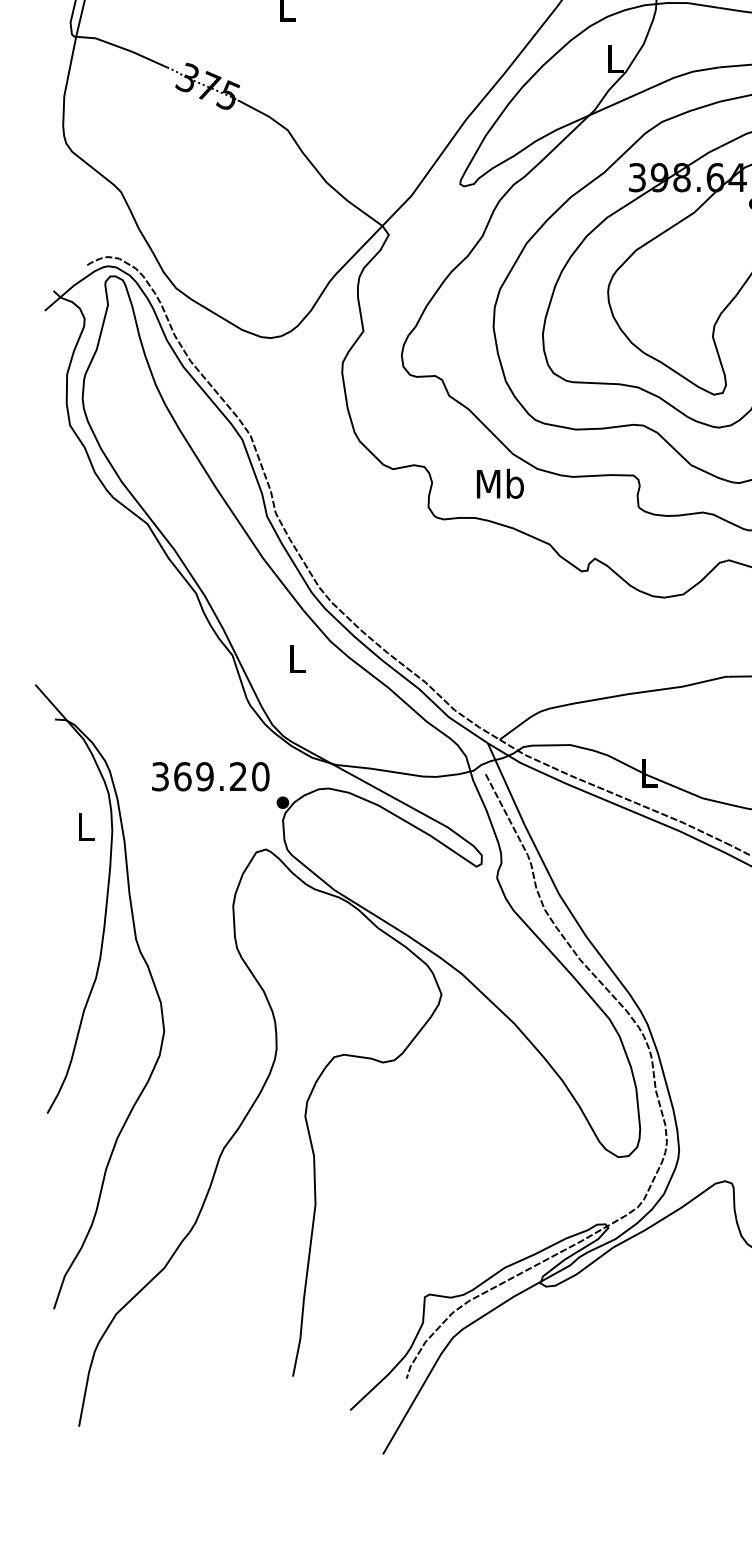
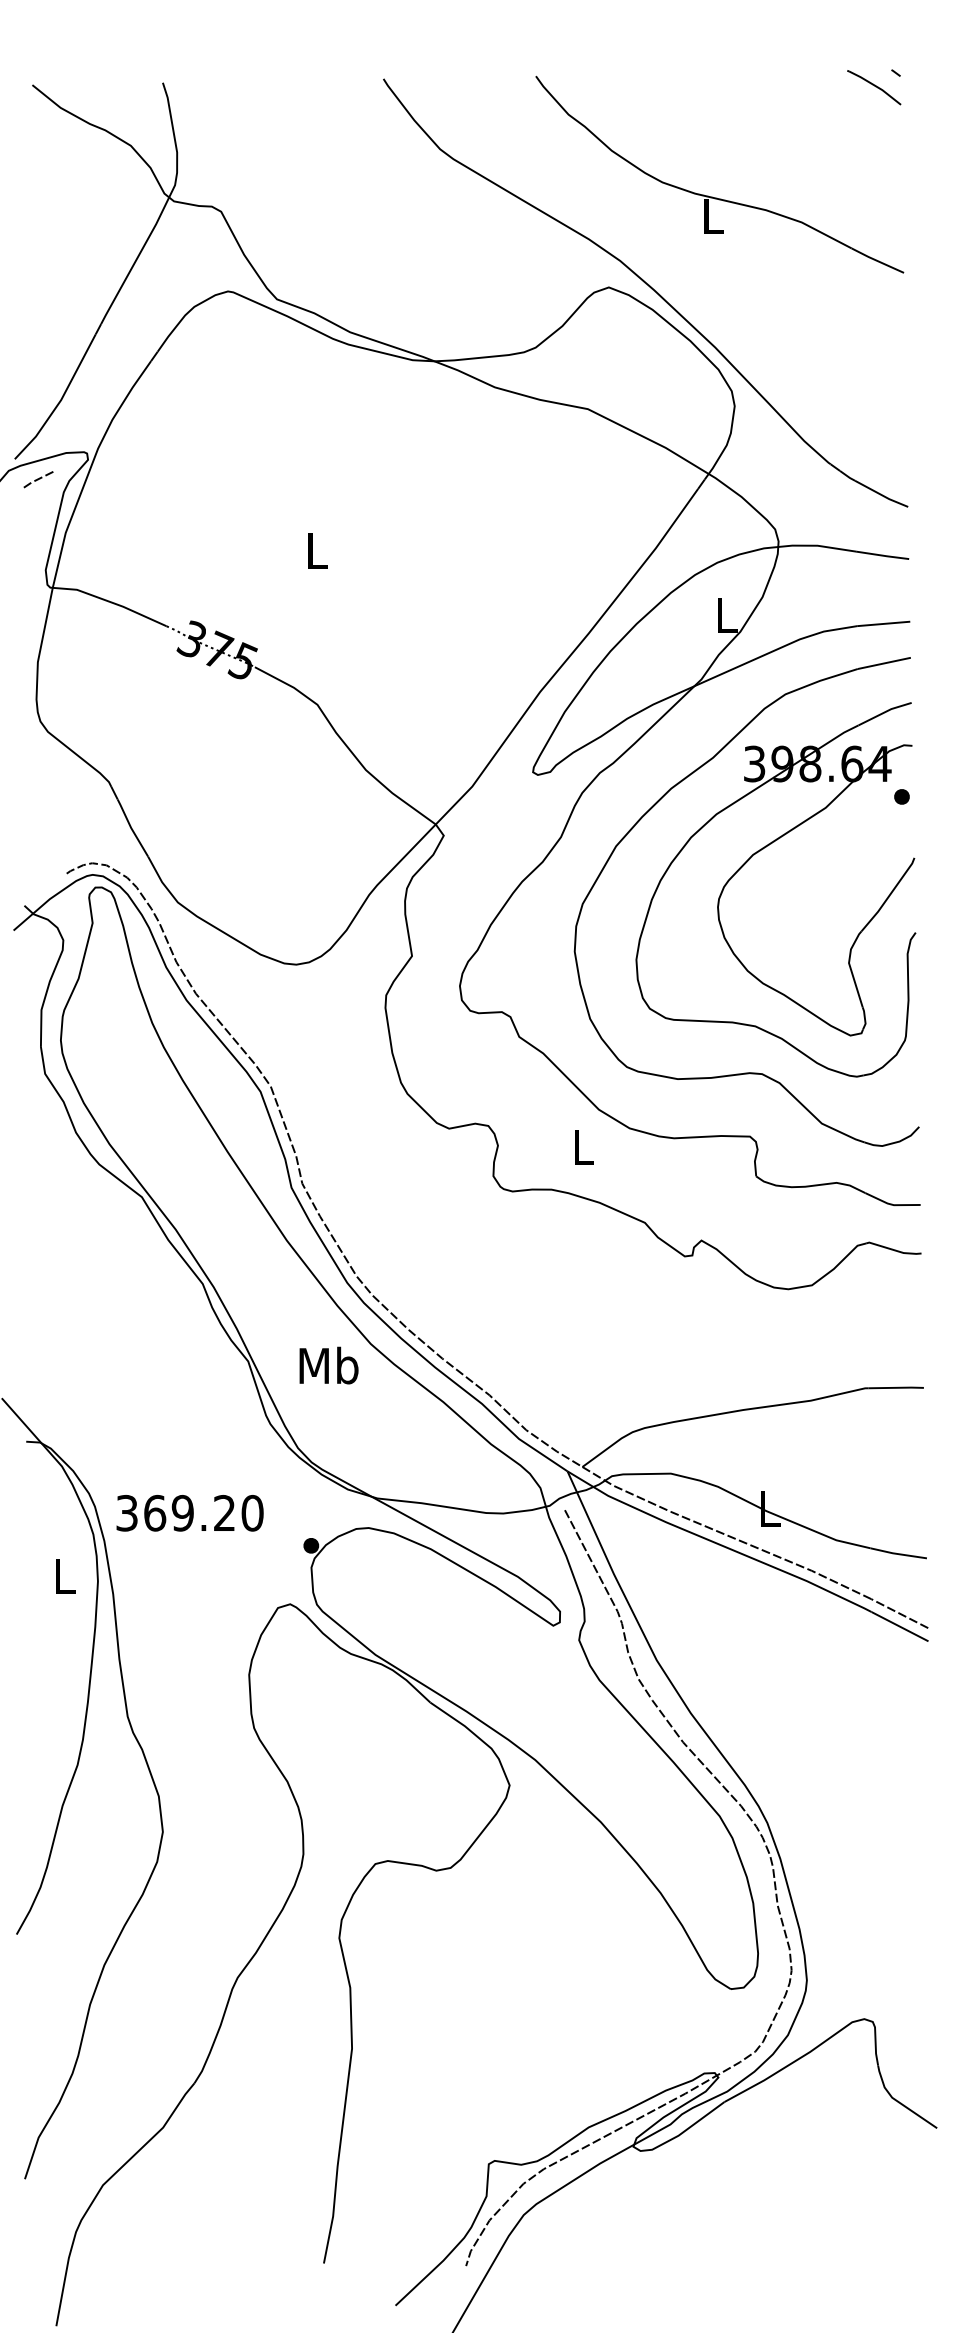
text: (499, 483) -> (582, 1146), Mb -> L
text: (296, 658) -> (328, 1365), L -> Mb
text: (210, 776) -> (189, 1513), moved

